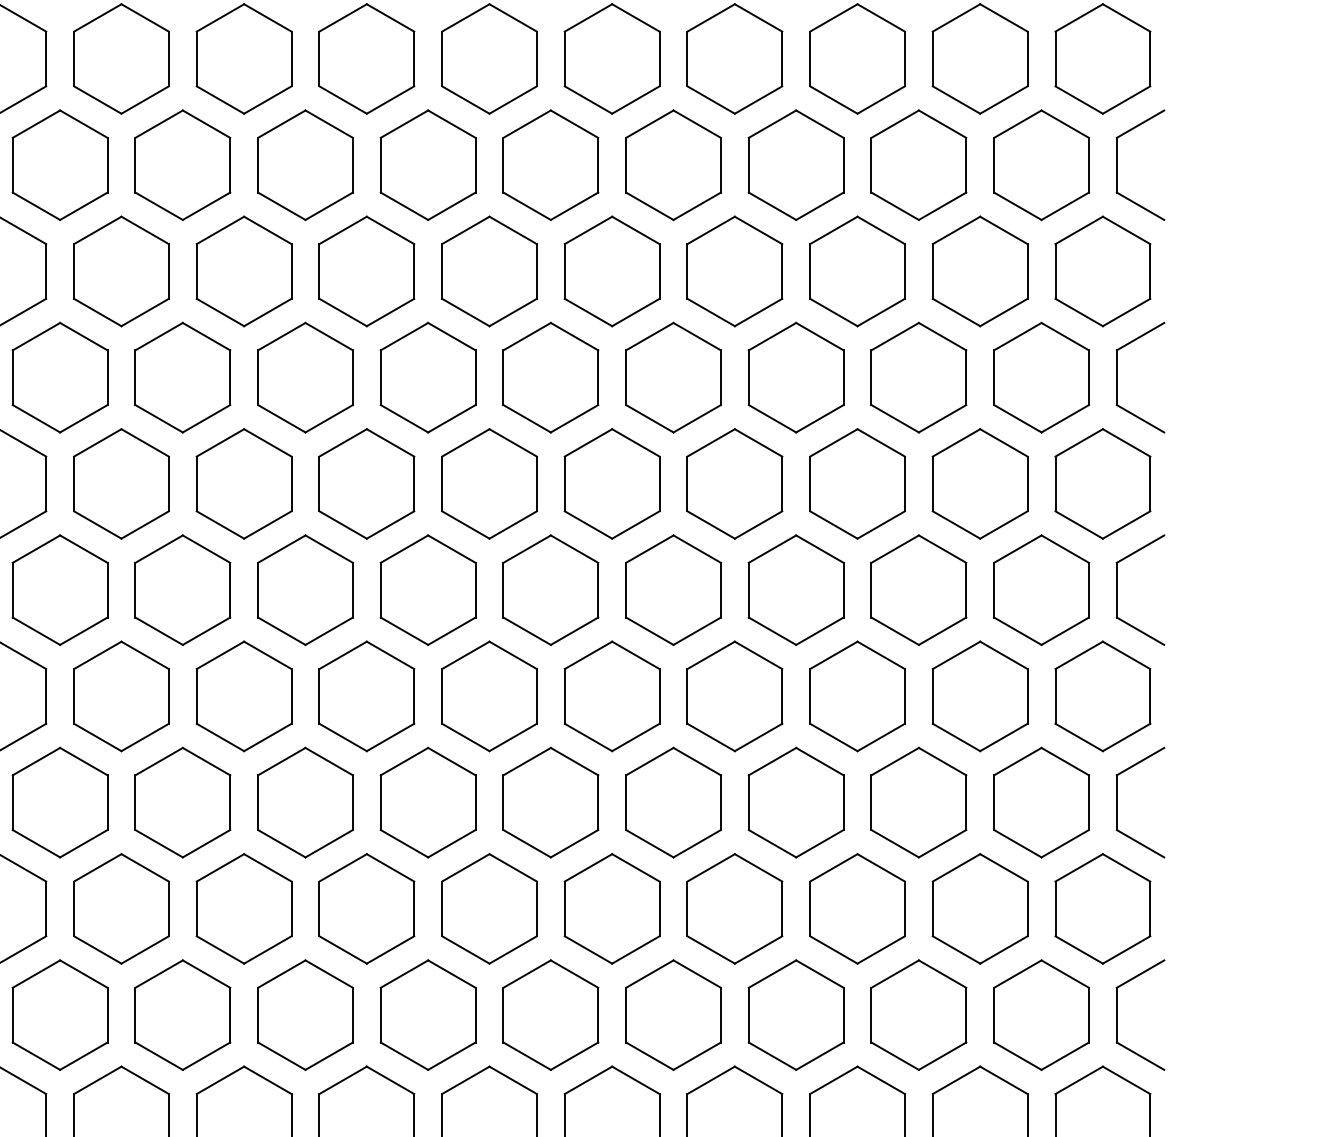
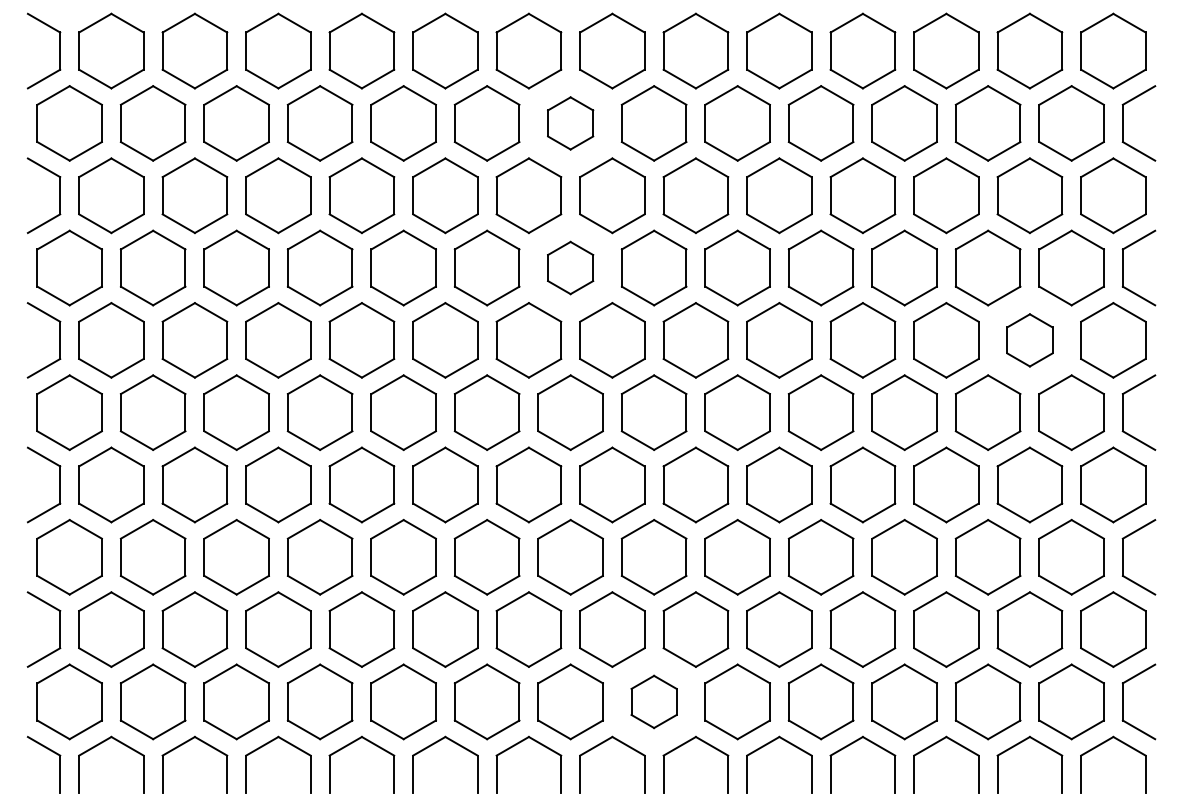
part: (305, 165) -> (570, 123), size x0.7
part: (305, 376) -> (570, 267), size x0.7
part: (979, 484) -> (1029, 340), size x0.7
part: (427, 1014) -> (653, 701), size x0.7

